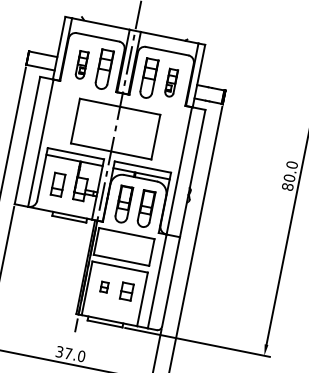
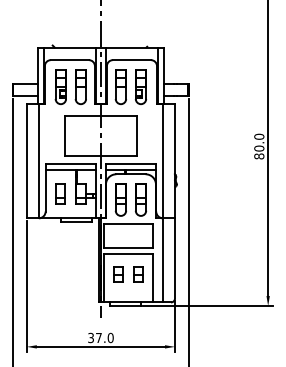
part: (81, 64) -> (60, 86), size x1.43
part: (170, 82) -> (140, 86), size x1.43
part: (104, 287) -> (118, 274), size x1.67

